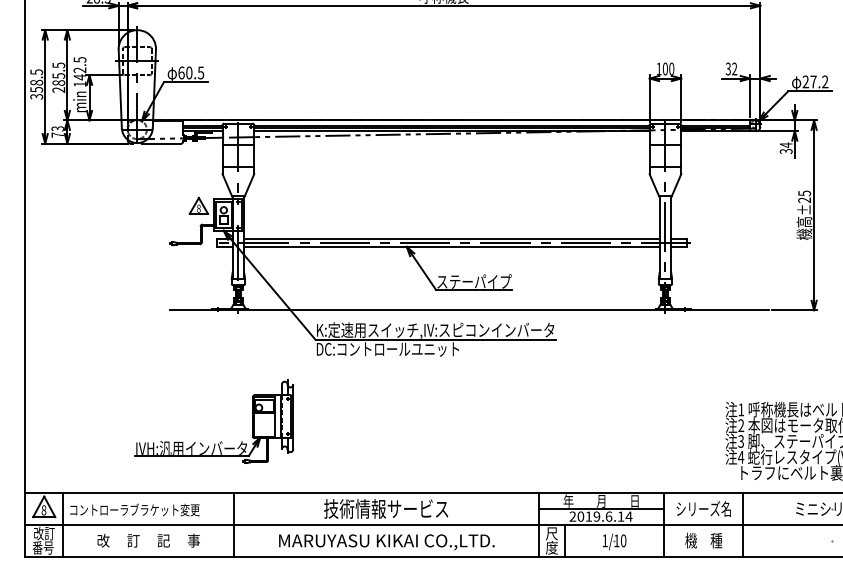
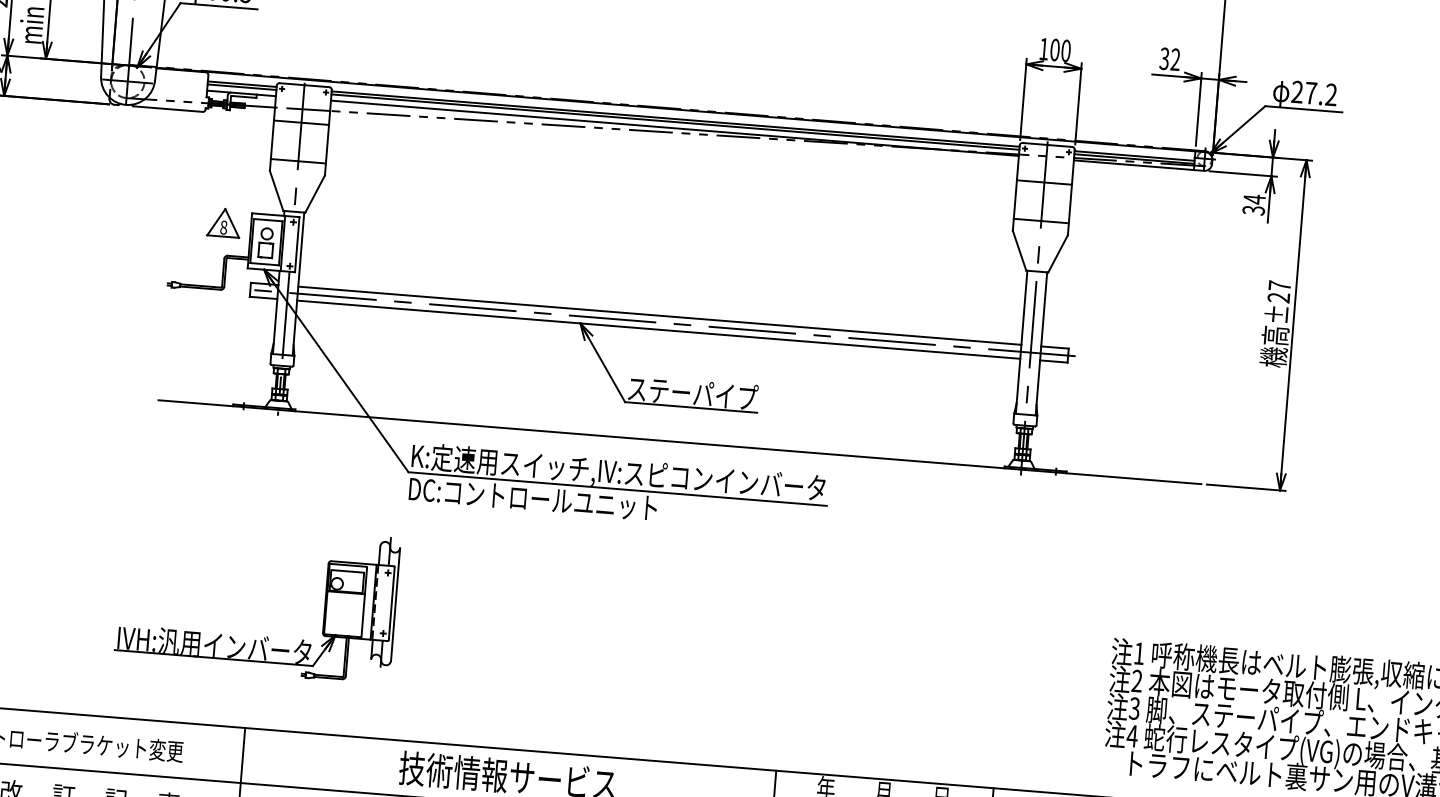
text: (804, 193) -> (1279, 286), ±25 -> ±27
part: (221, 441) -> (267, 637), moved

